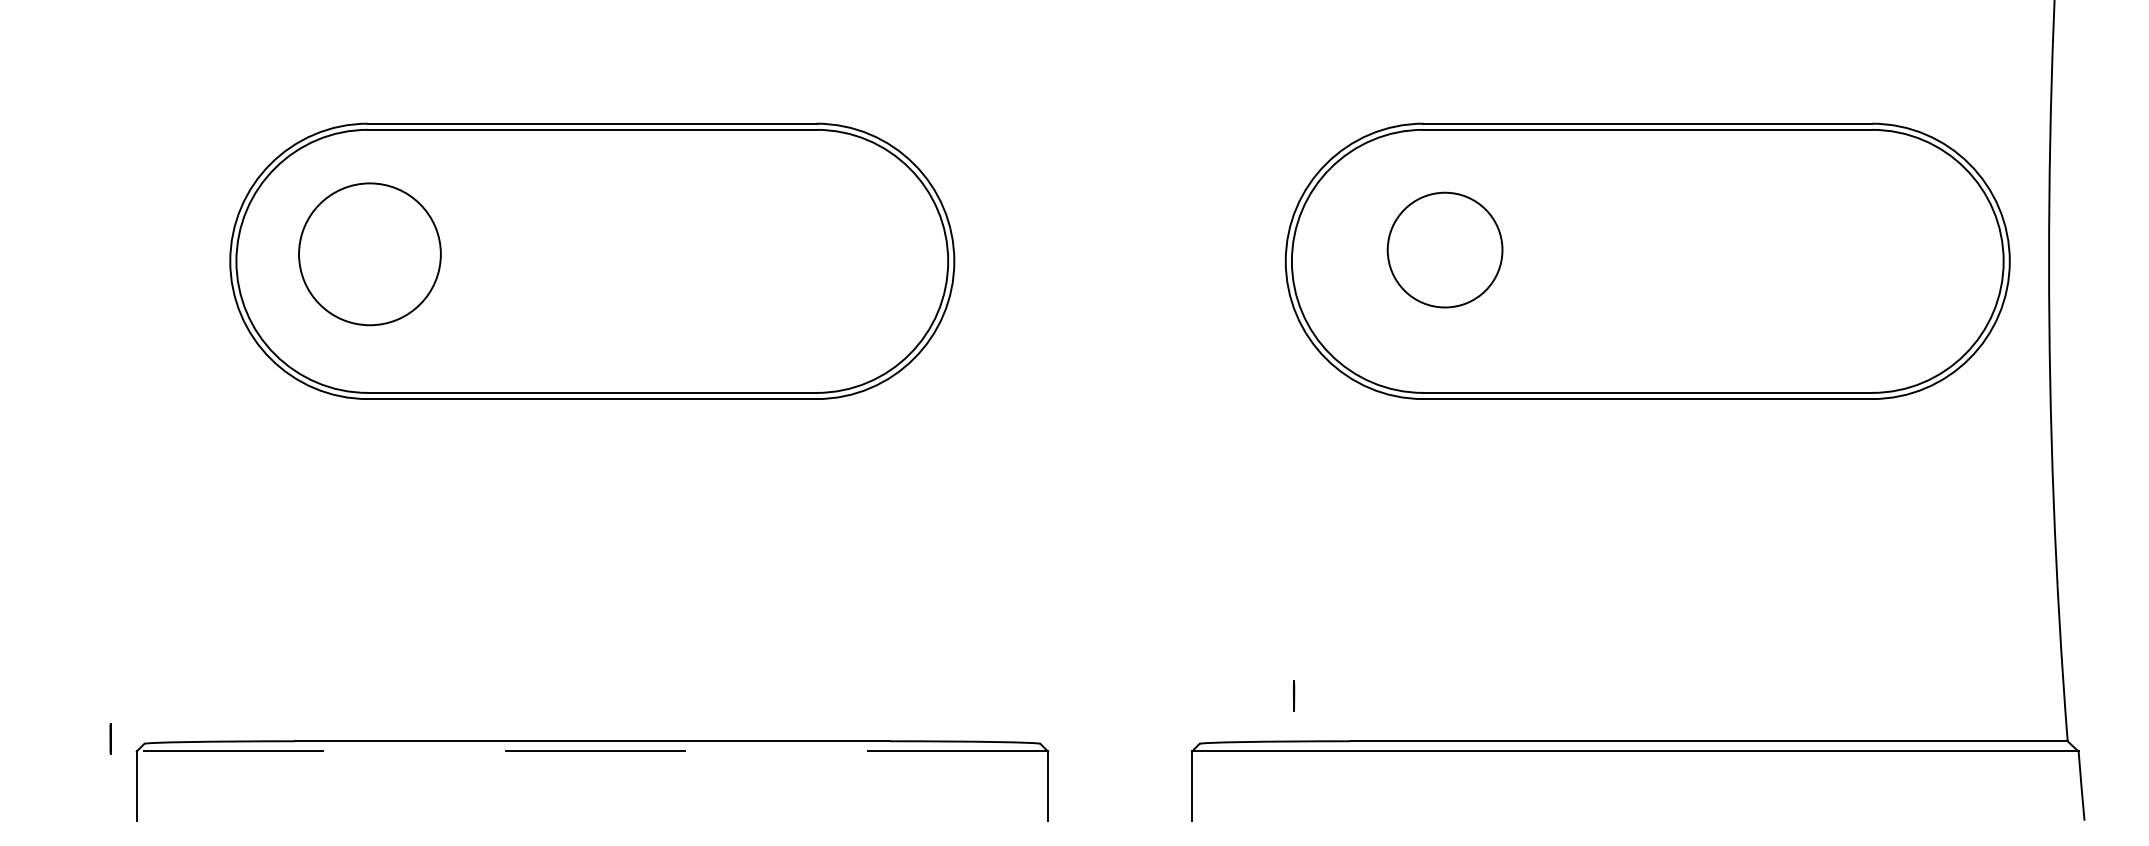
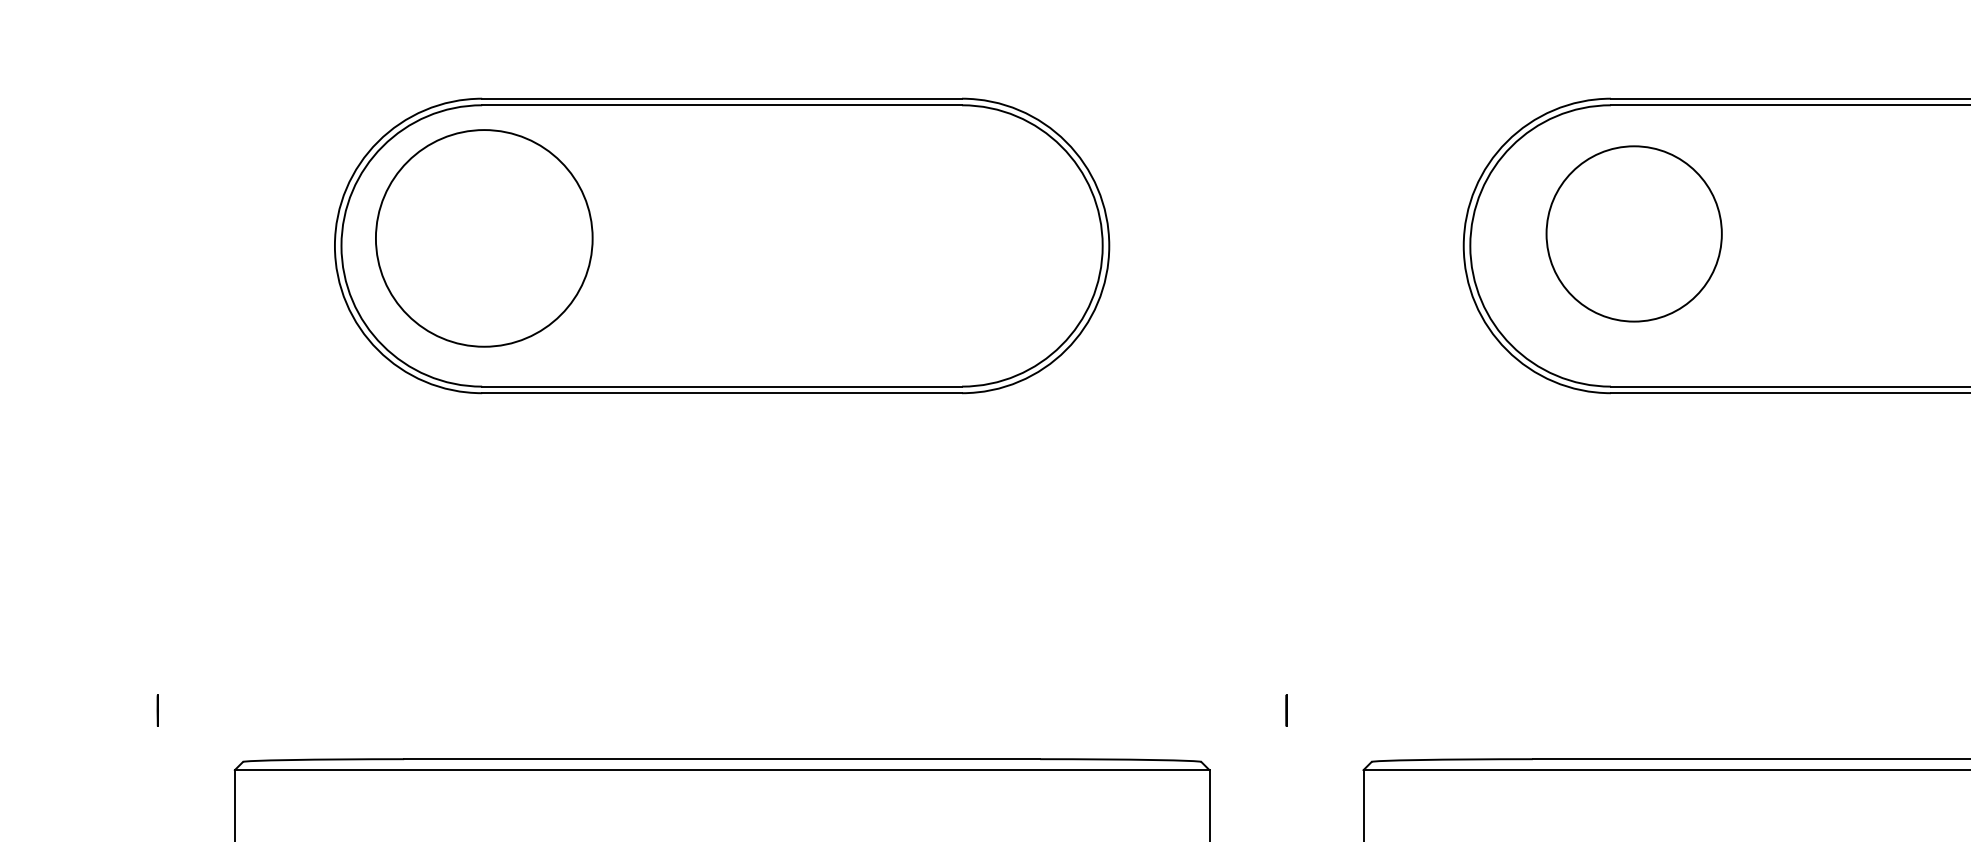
circle: (1444, 249) -> (1633, 233), size x1.43
circle: (369, 254) -> (483, 238), size x1.43
line: (1294, 695) -> (1286, 710), moved
line: (110, 738) -> (157, 710), moved
line: (592, 751) -> (722, 770), dashed -> solid

